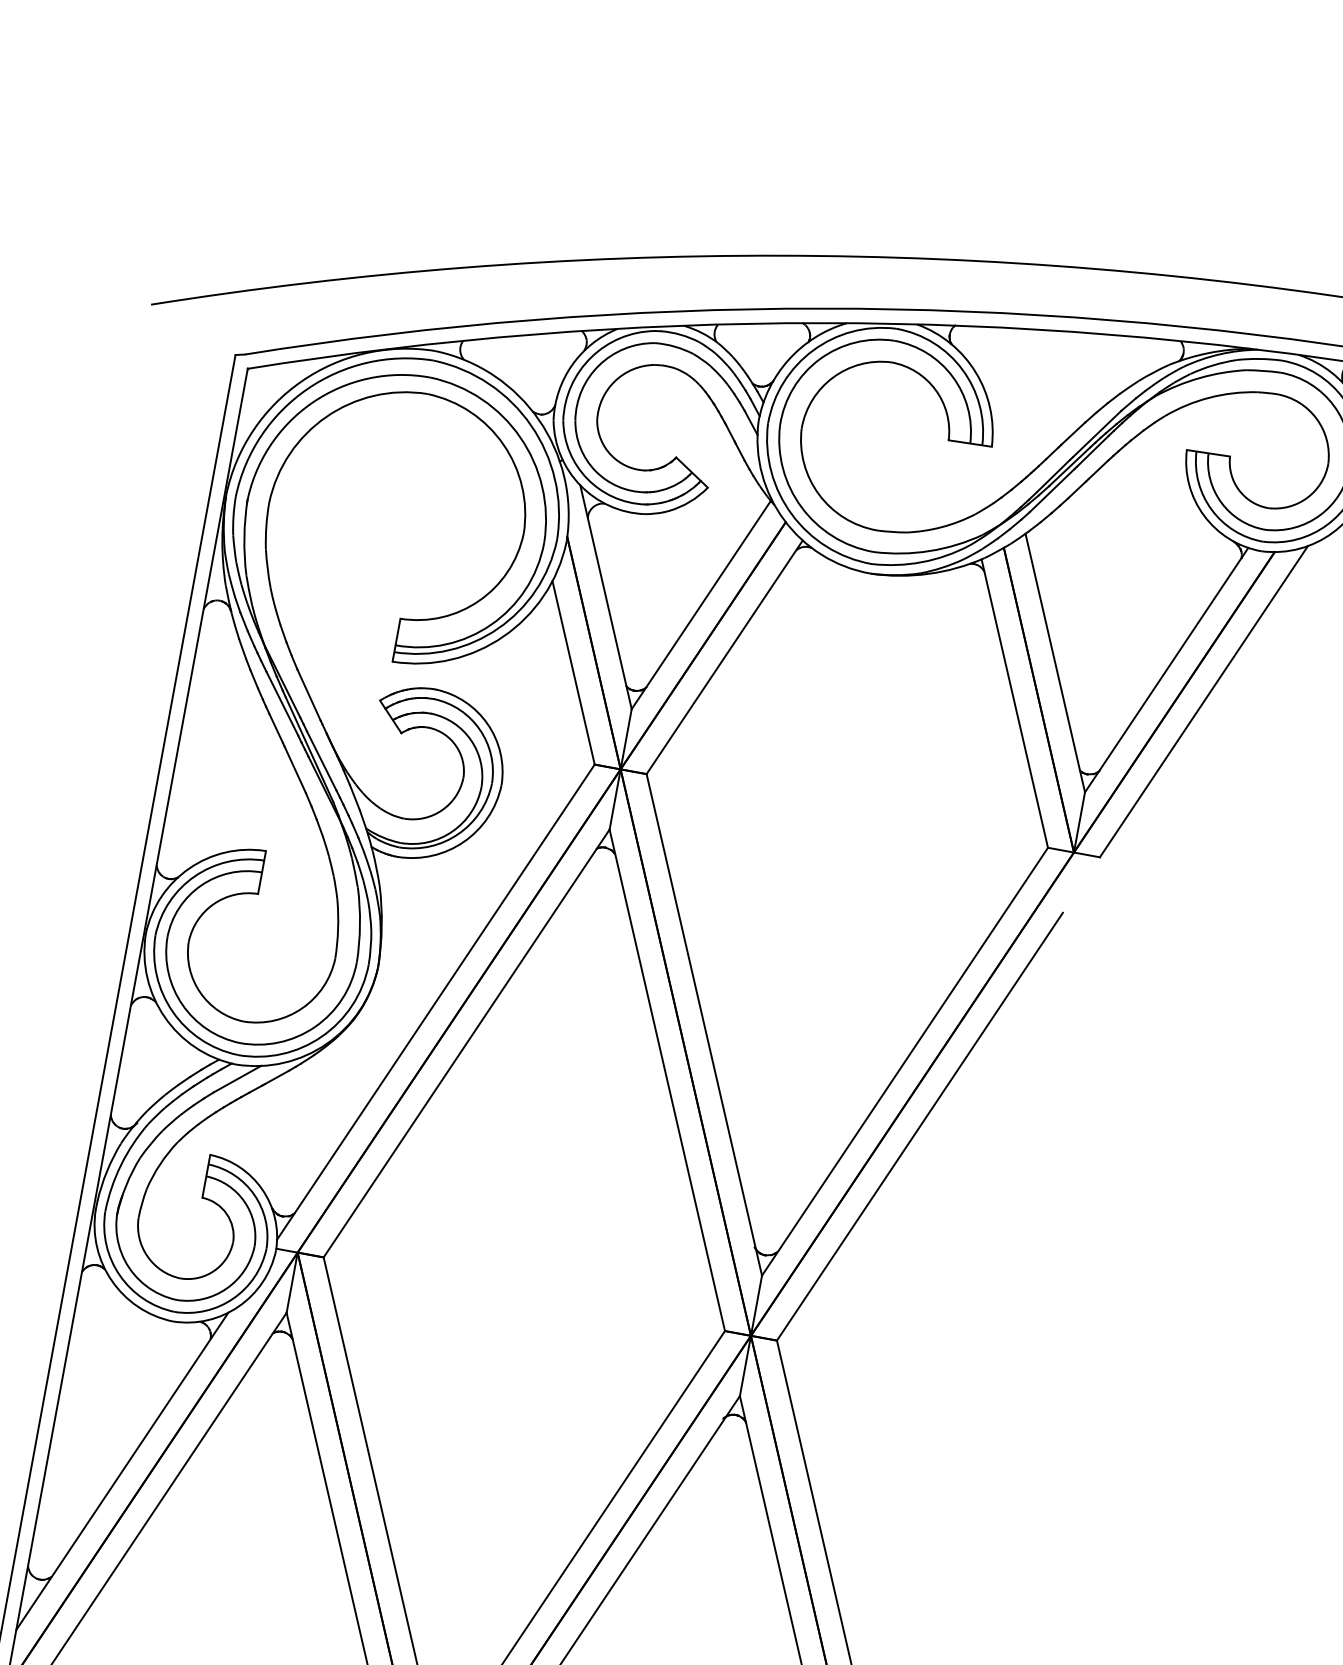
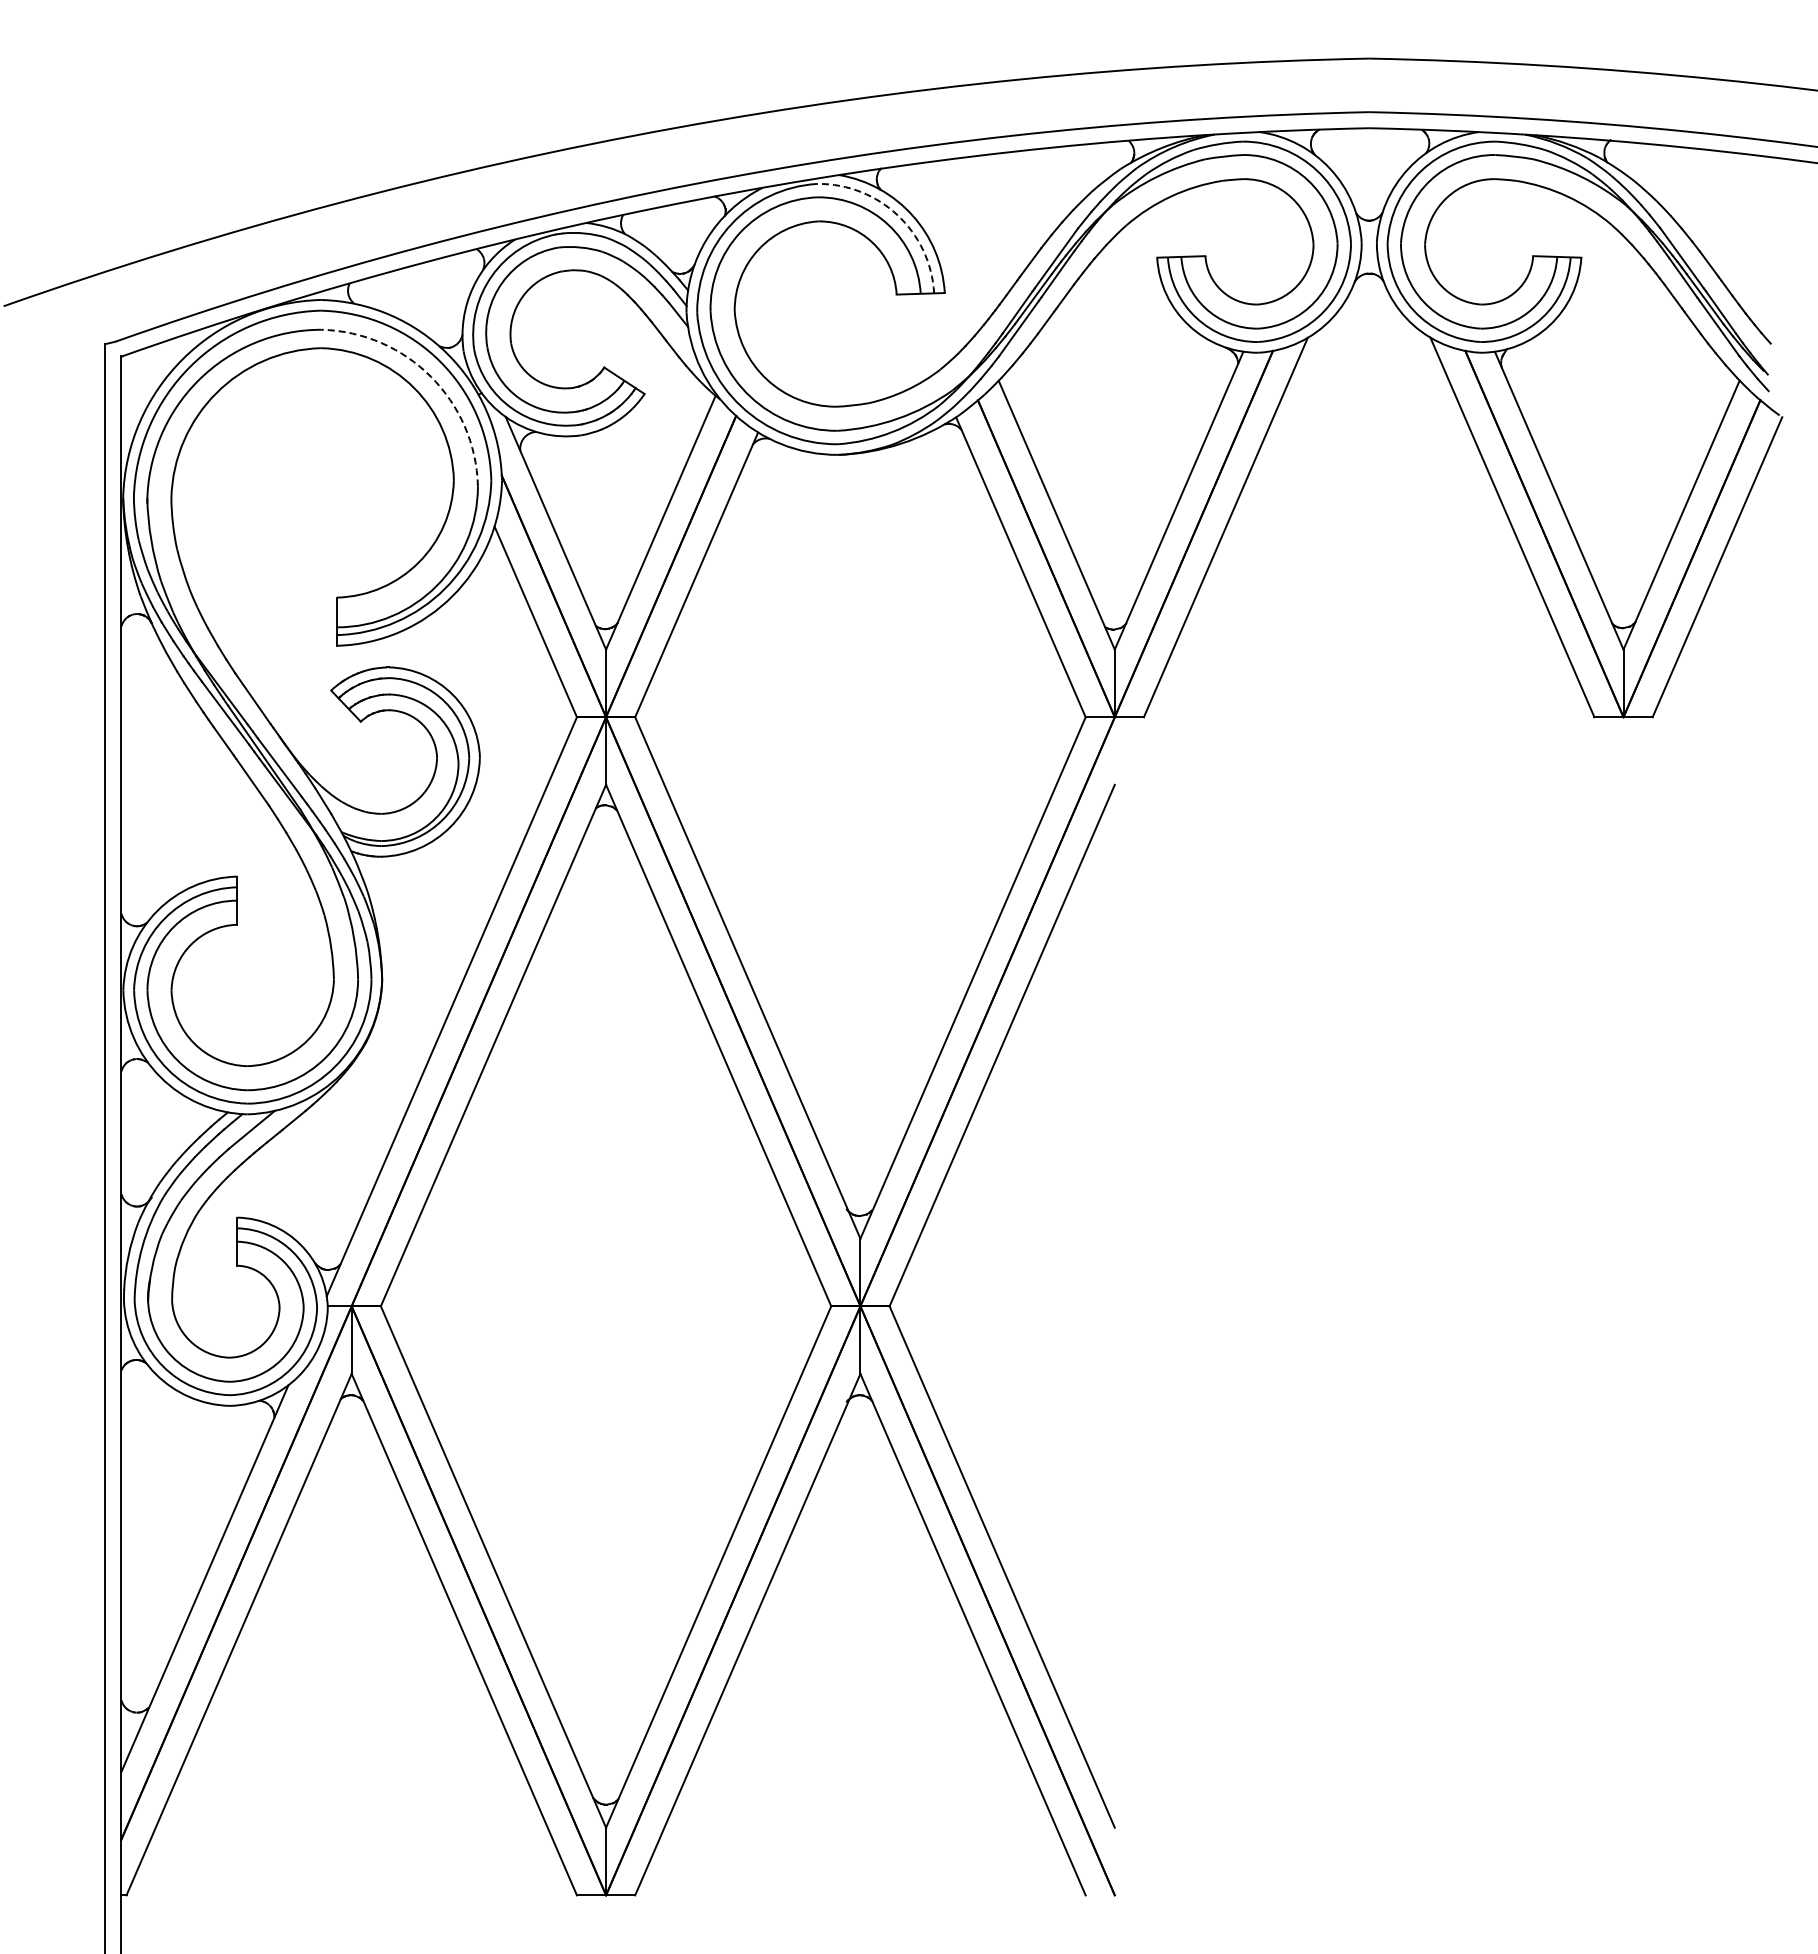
arc: (962, 369) -> (897, 215), solid -> dashed
arc: (519, 437) -> (430, 376), solid -> dashed

